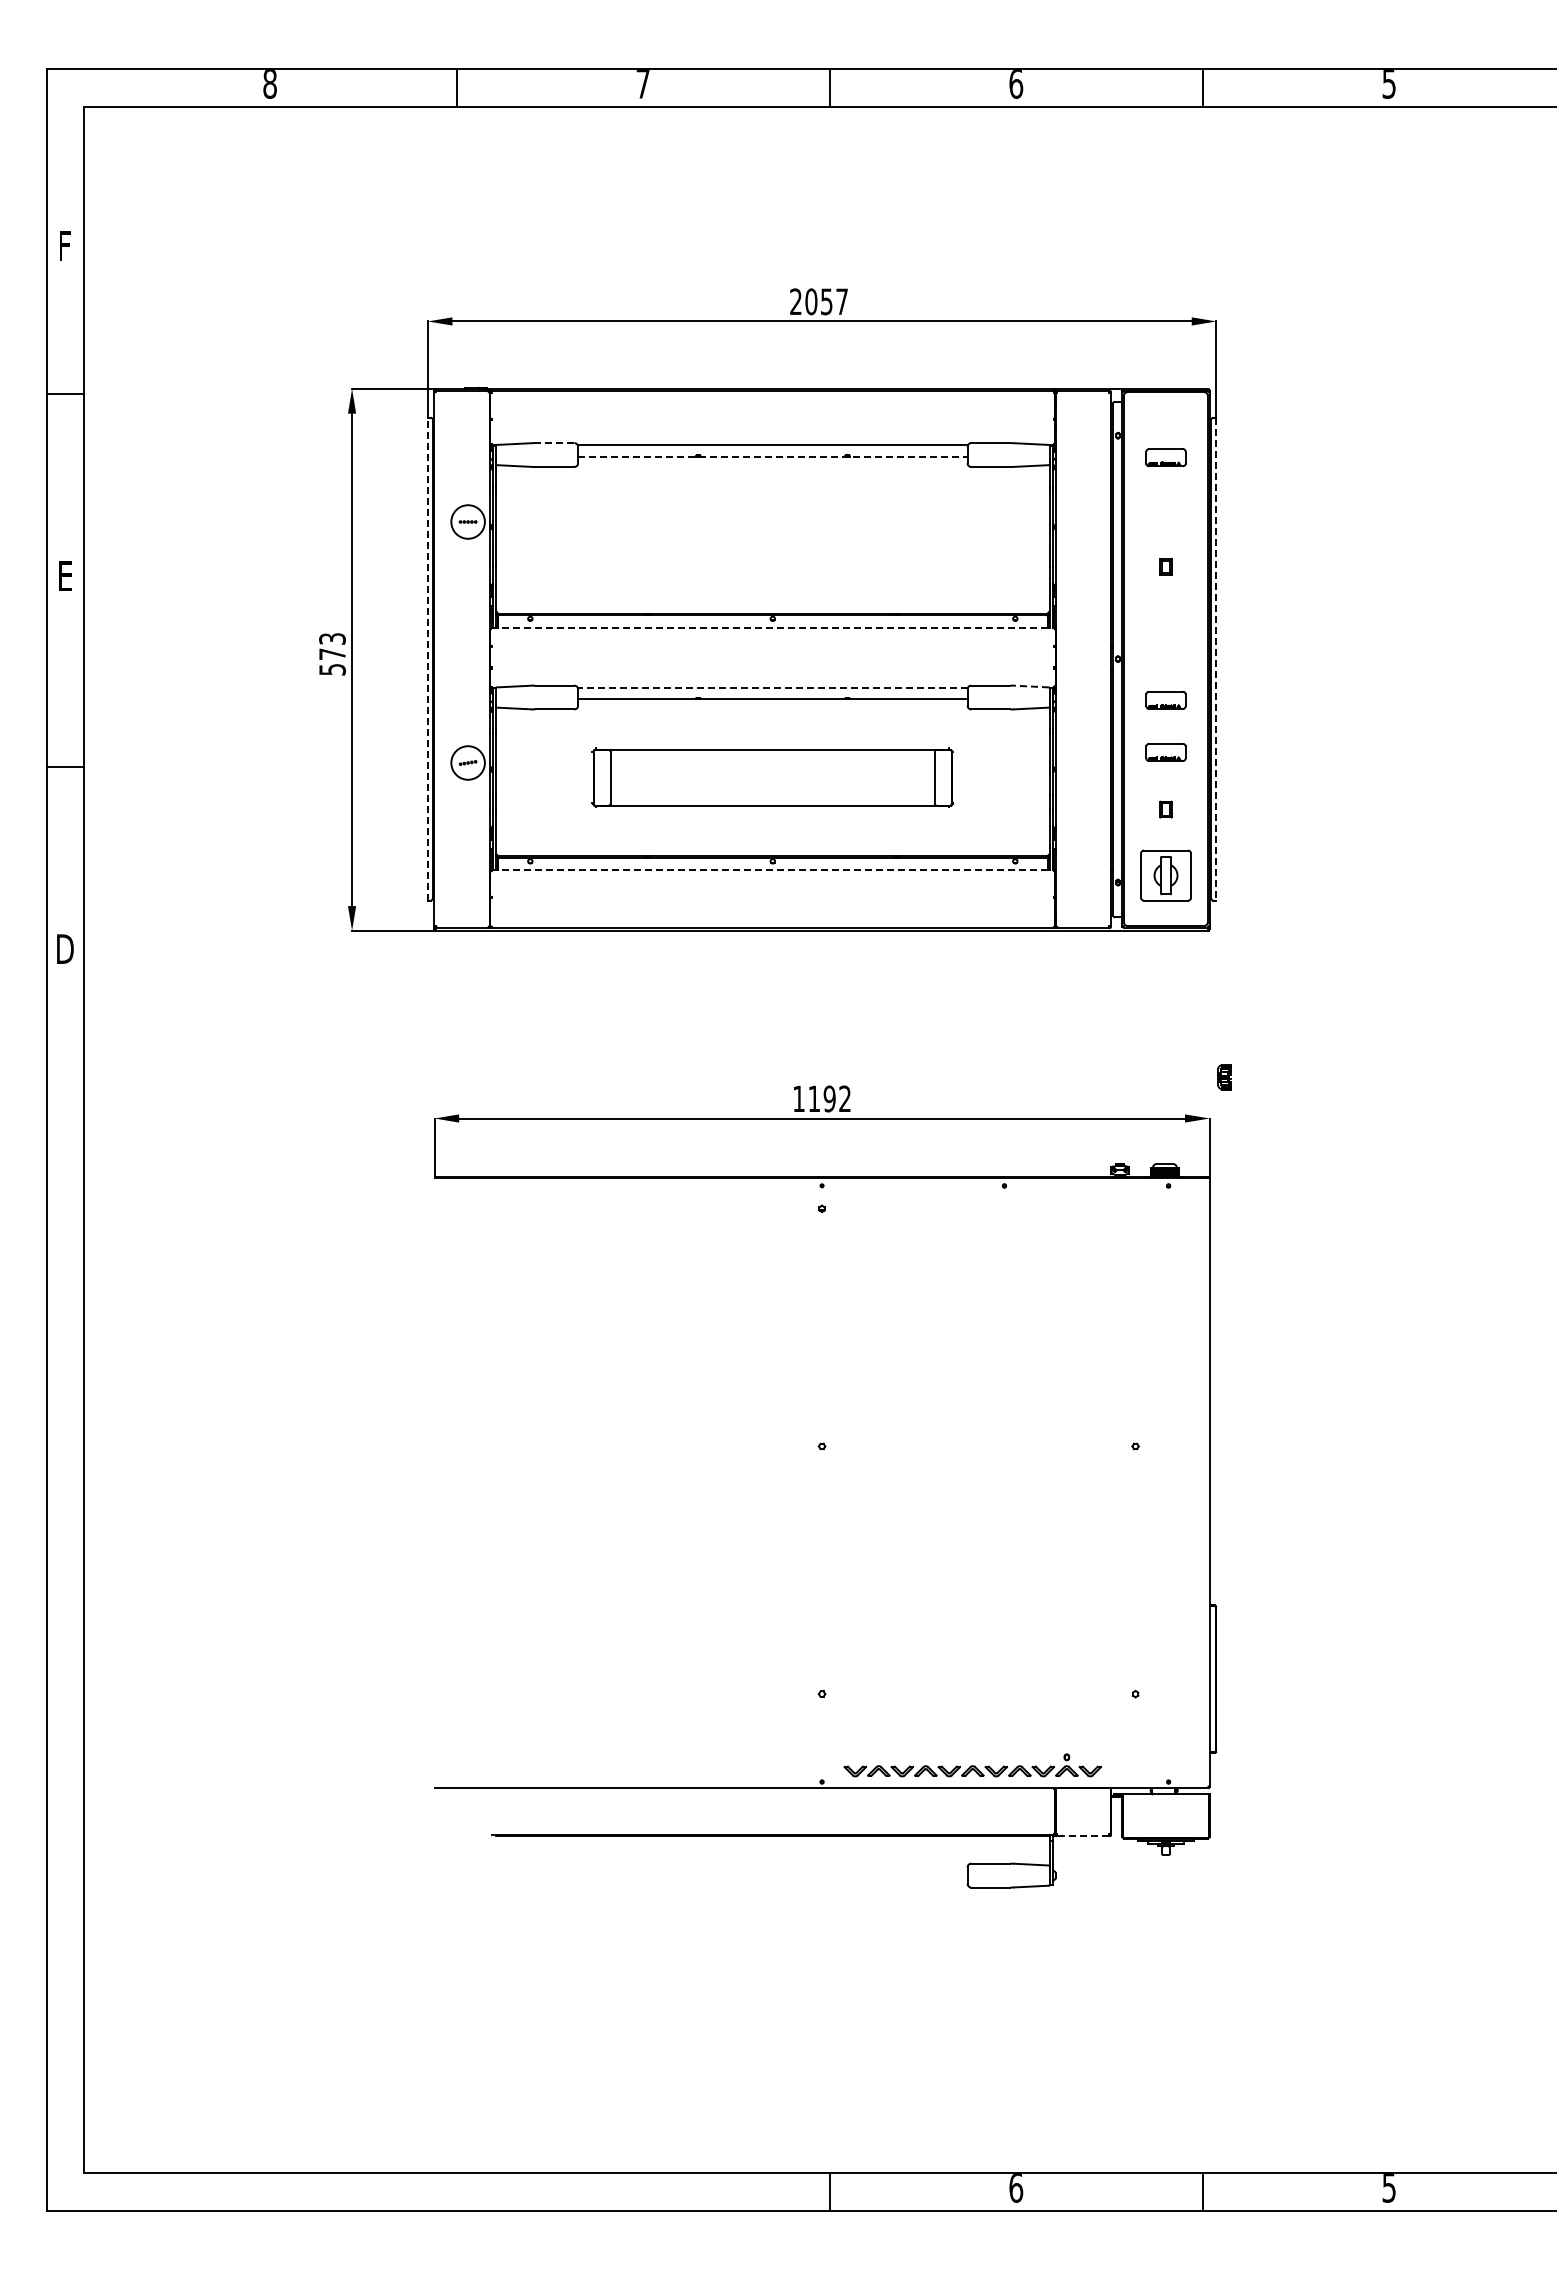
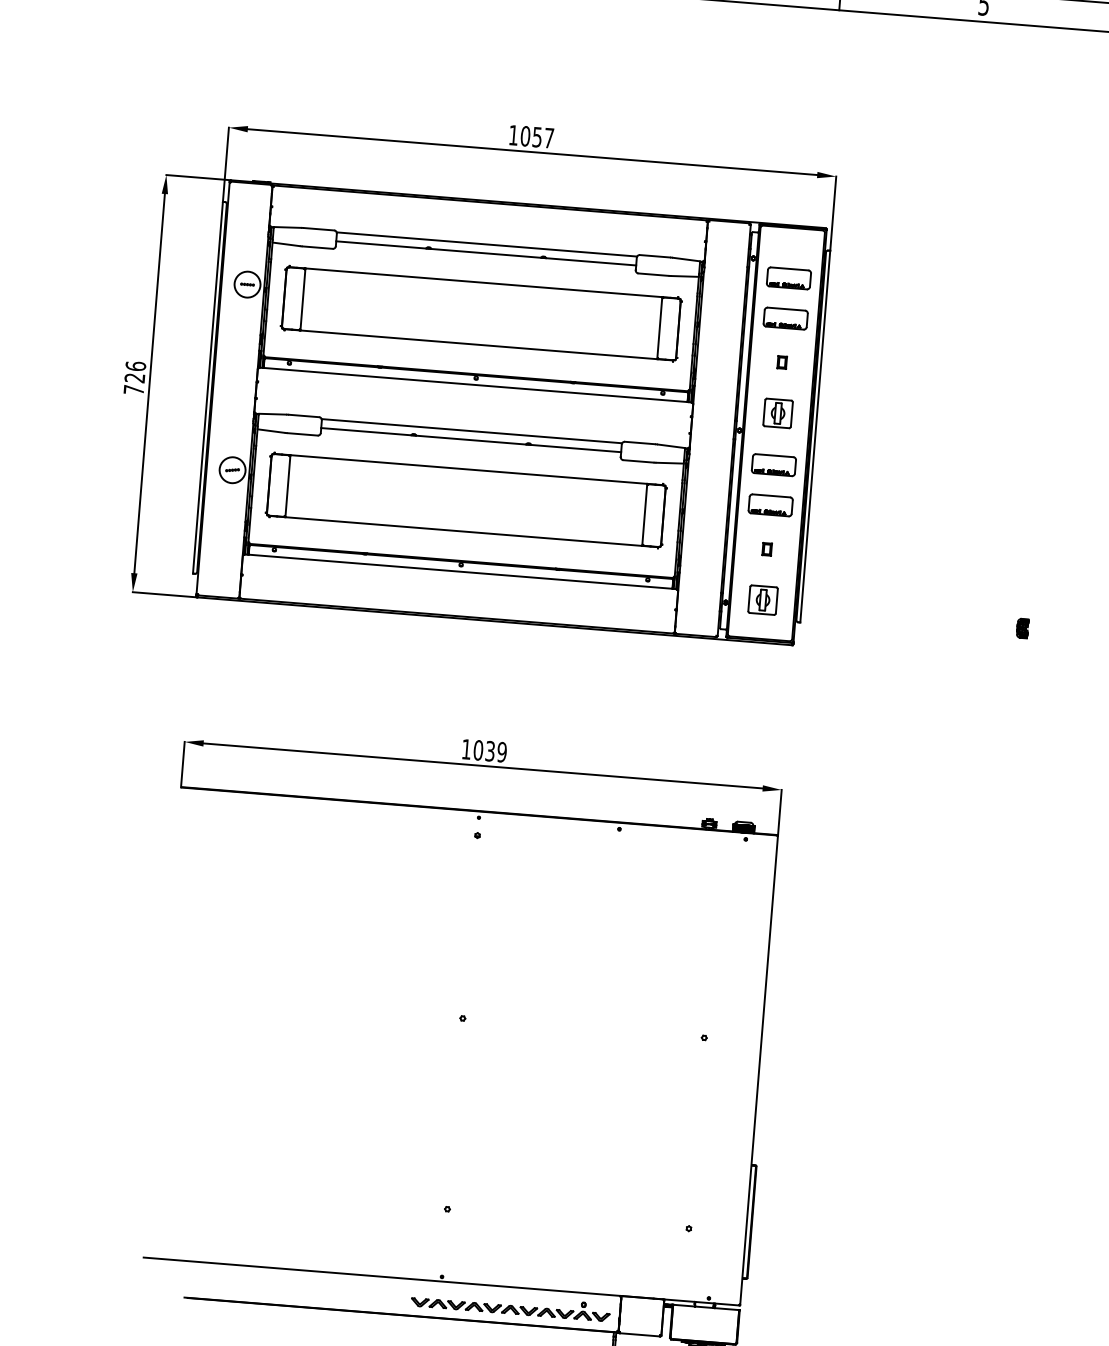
text: (795, 301) -> (513, 135), 2057 -> 1057
line: (554, 443) -> (318, 229), dashed -> solid
line: (772, 456) -> (485, 253), dashed -> solid
part: (1165, 457) -> (788, 278), size x1.43
part: (1165, 509) -> (785, 318), added
part: (772, 534) -> (481, 313), added
line: (772, 627) -> (475, 384), dashed -> solid
part: (1165, 632) -> (777, 412), added
text: (332, 653) -> (134, 377), 573 -> 726
line: (427, 658) -> (207, 387), dashed -> solid
line: (1216, 659) -> (815, 436), dashed -> solid
line: (1031, 686) -> (671, 446), dashed -> solid
line: (772, 687) -> (471, 430), dashed -> solid
part: (1165, 700) -> (773, 465), size x1.43
part: (1165, 752) -> (770, 505), size x1.43
part: (772, 777) -> (466, 500), size x1.43
line: (772, 870) -> (460, 571), dashed -> solid
part: (1165, 875) -> (762, 600), size x0.71
part: (1224, 1077) -> (1022, 628), moved
text: (829, 1098) -> (490, 750), 1192 -> 1039
part: (972, 1765) -> (510, 1305), moved
line: (1082, 1836) -> (639, 1335), dashed -> solid

